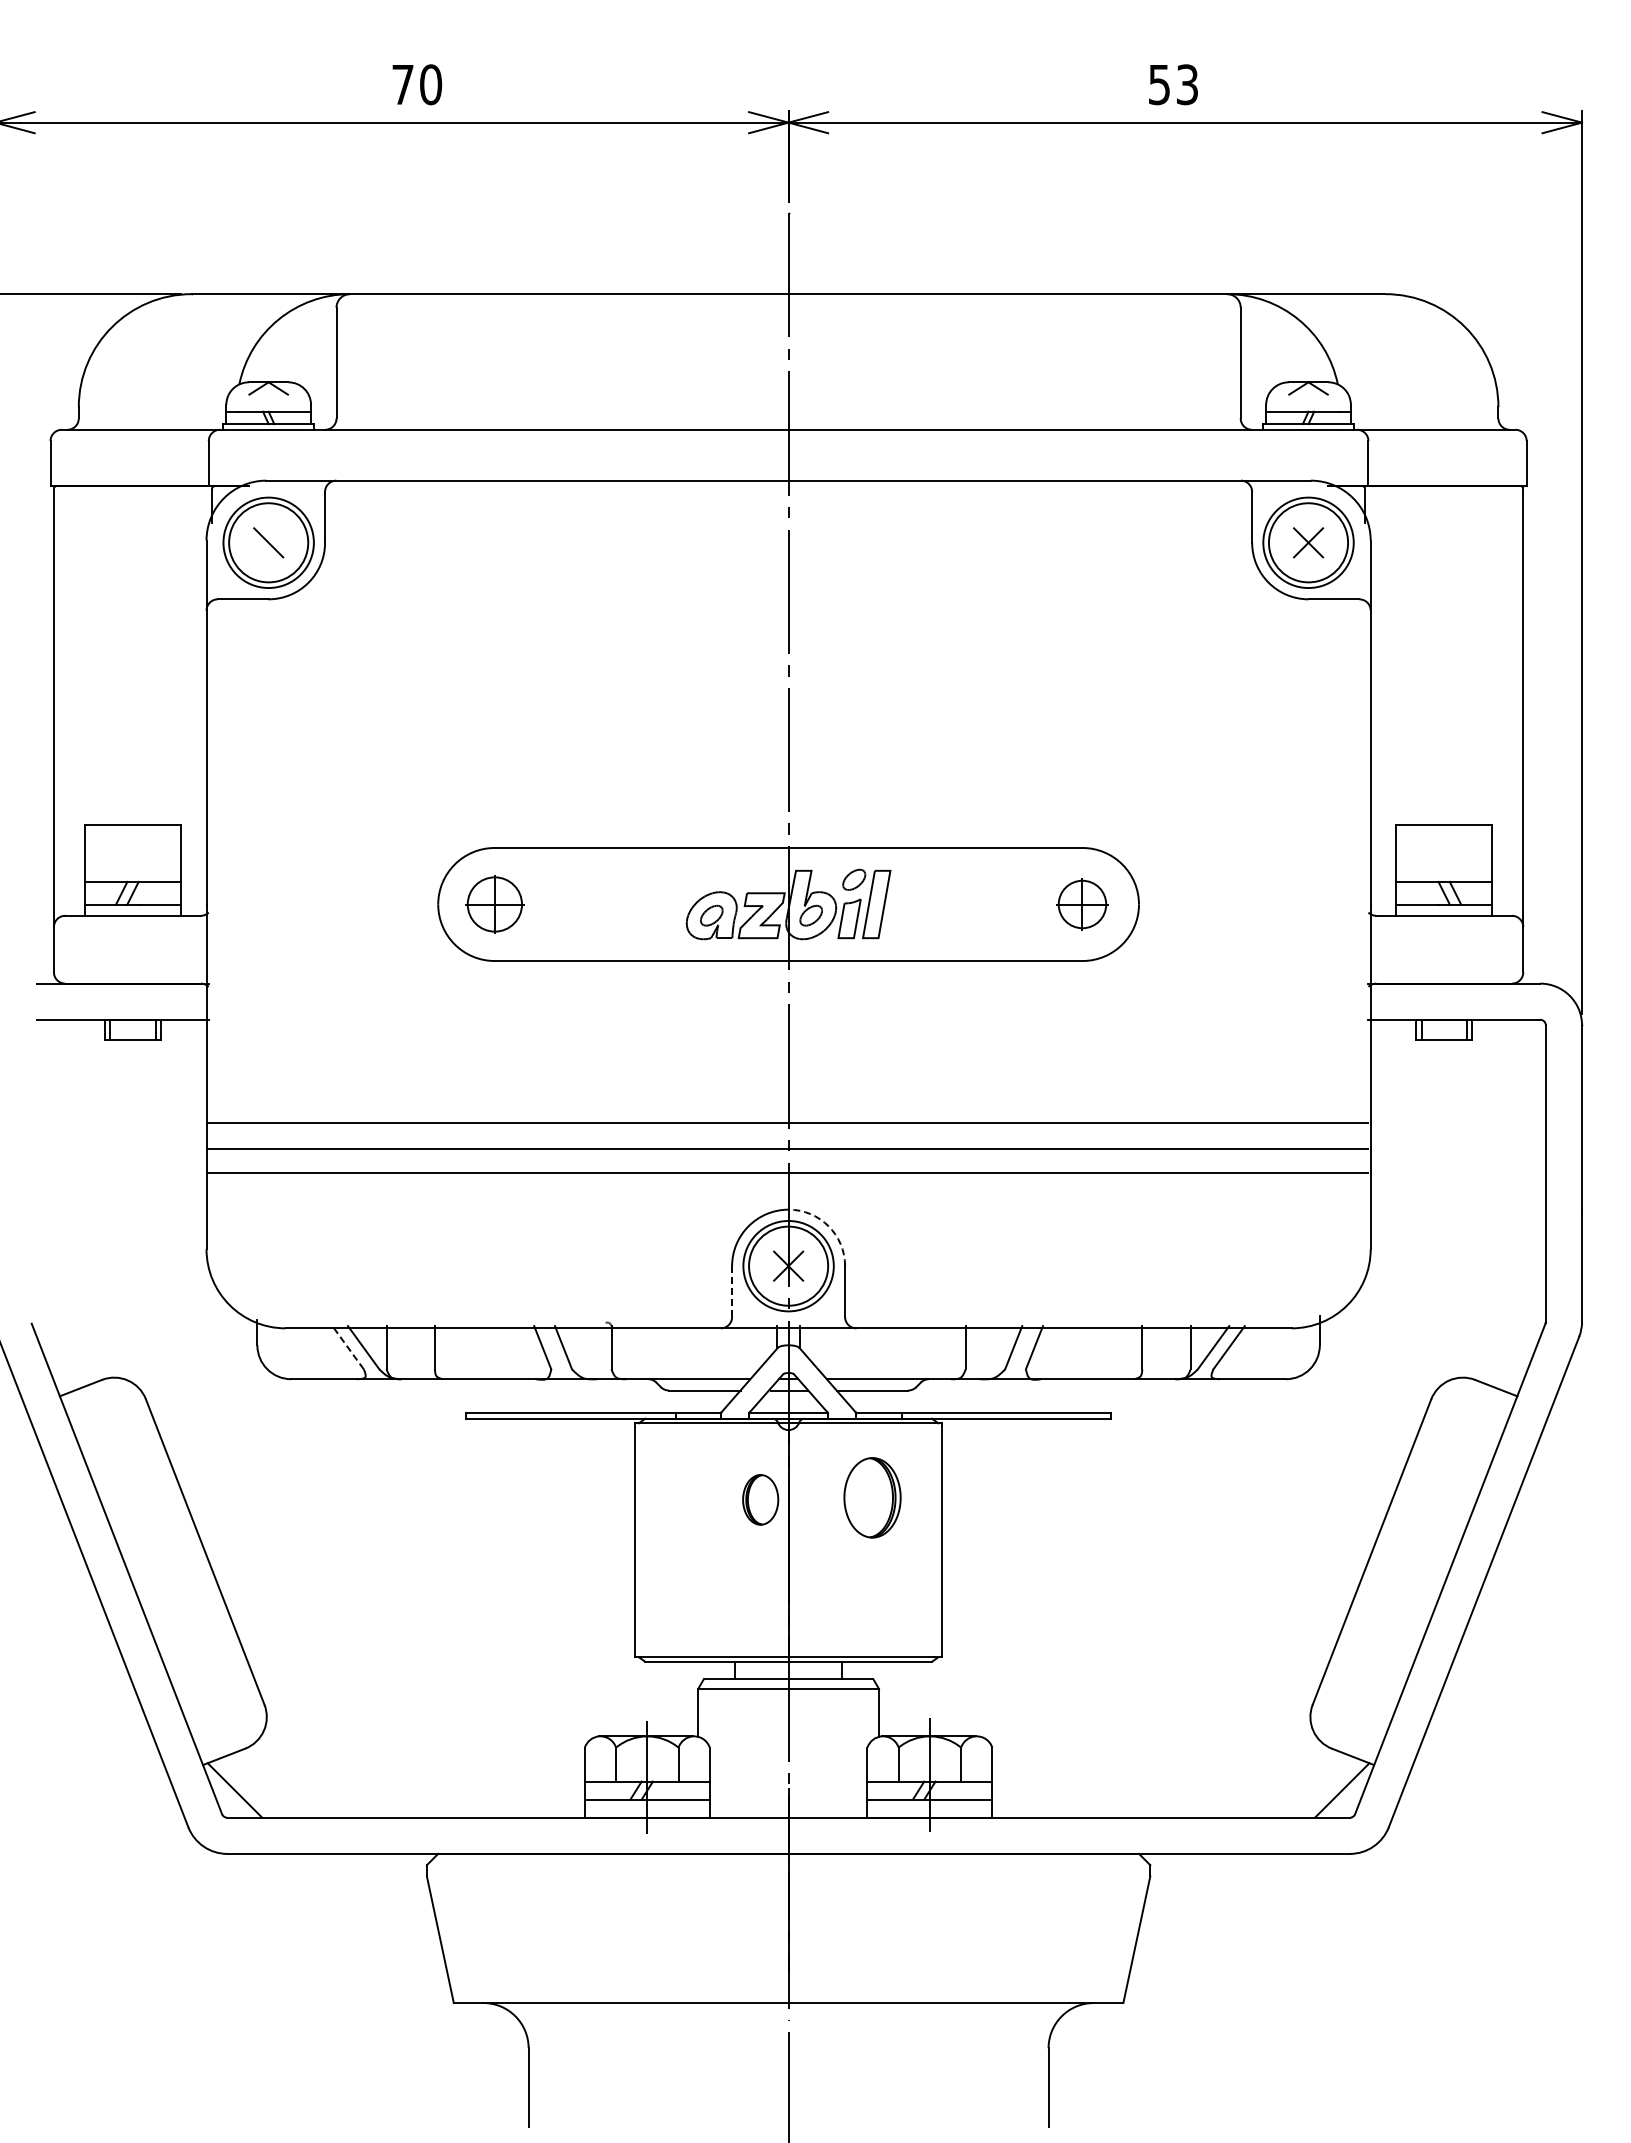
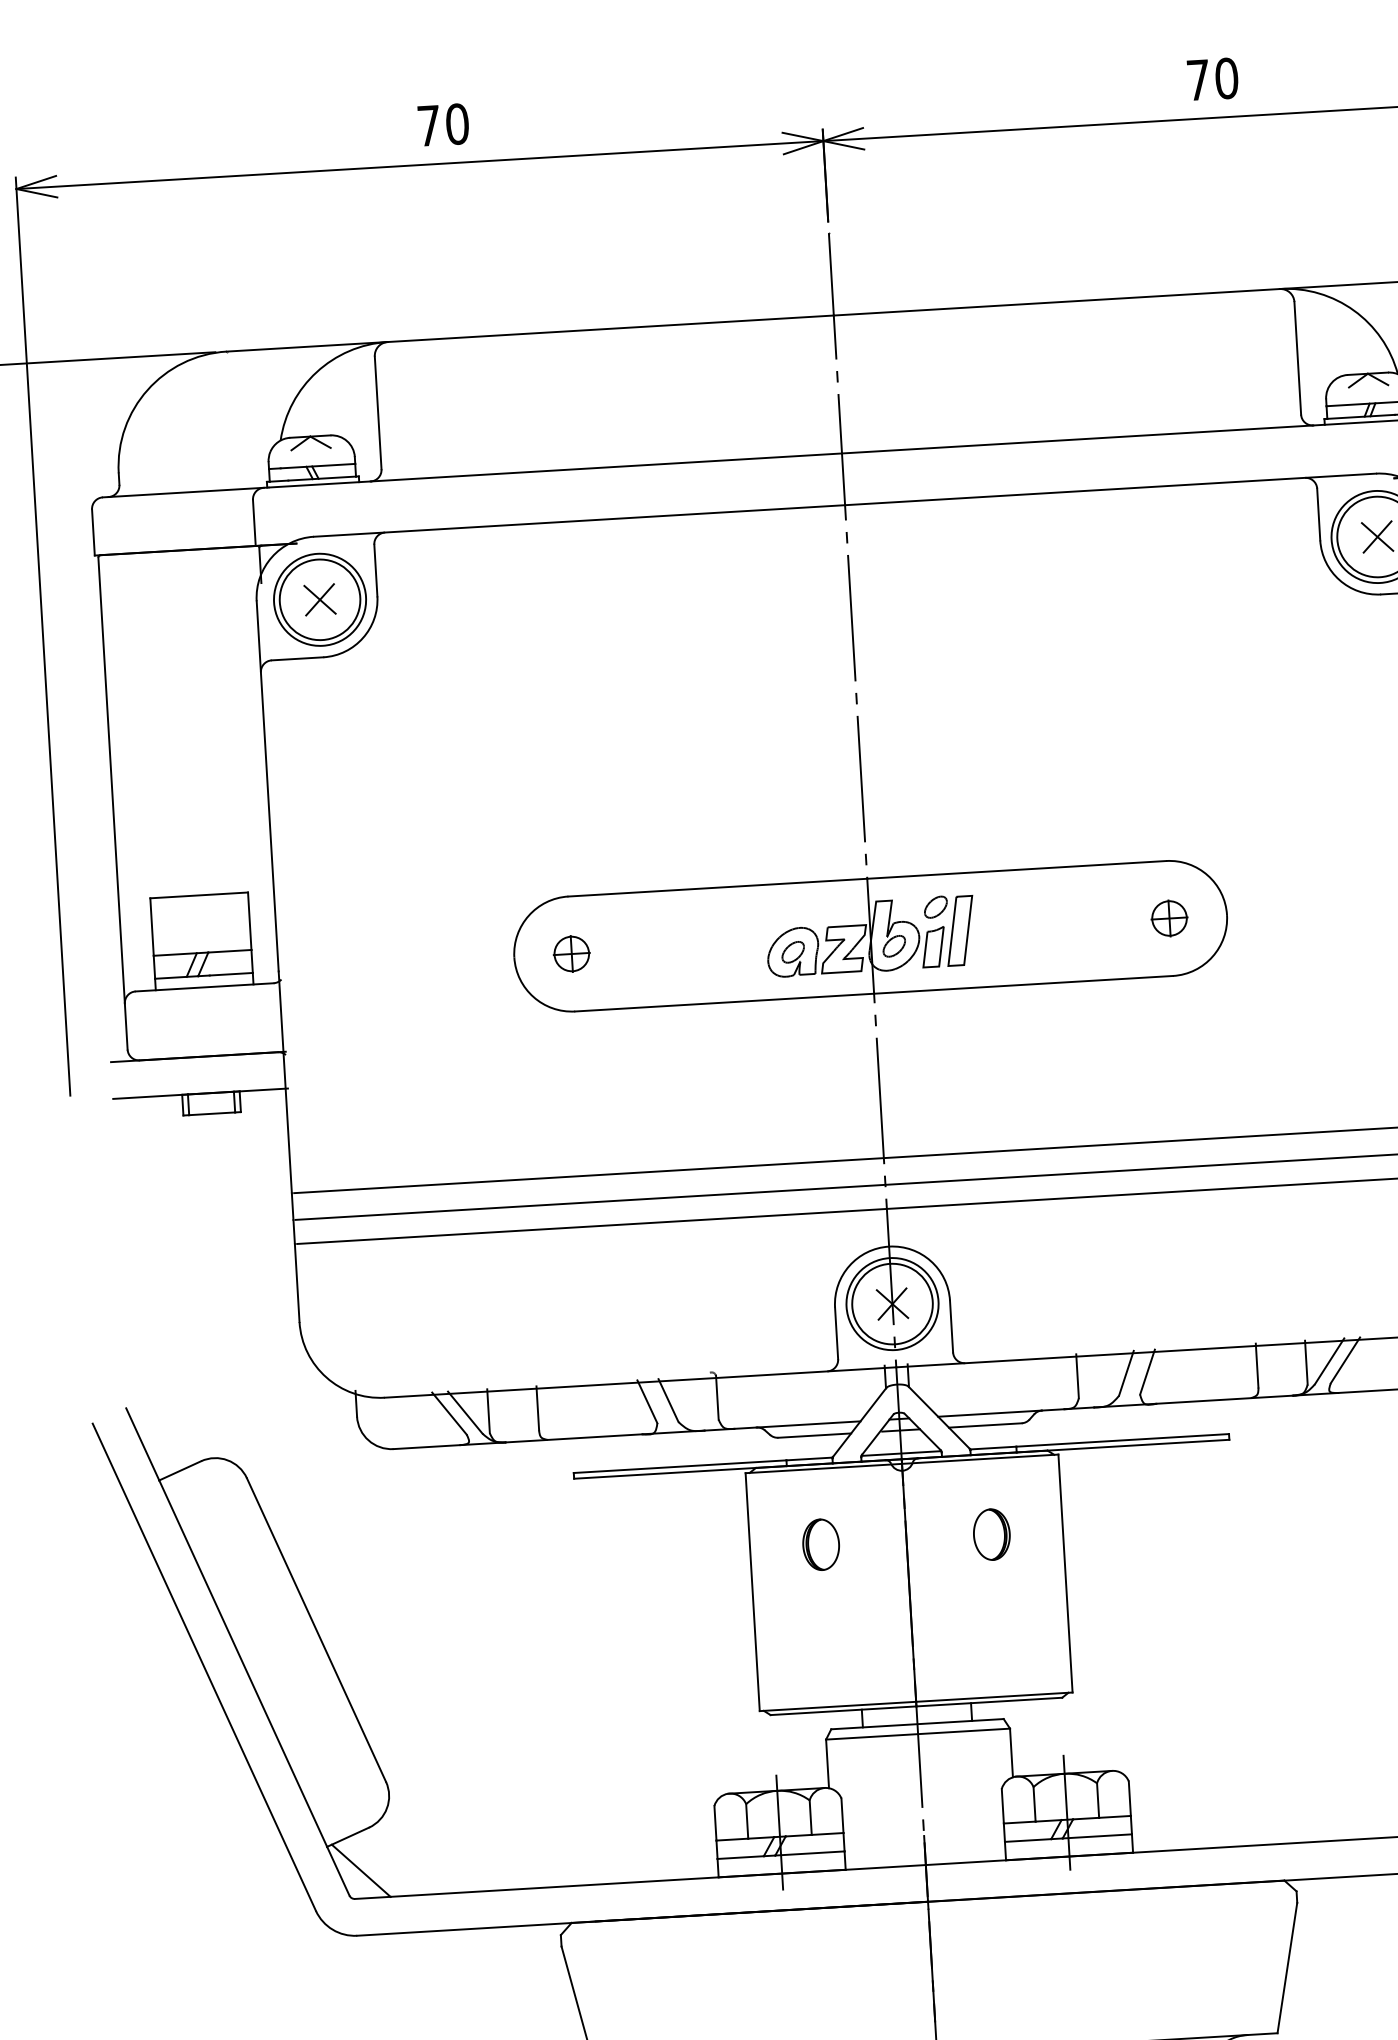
text: (1173, 84) -> (1212, 79), 53 -> 70
line: (268, 542) -> (319, 599), added
part: (494, 904) -> (571, 954), size x0.62
part: (1082, 904) -> (1169, 918), size x0.71
arc: (828, 1226) -> (930, 1261), dashed -> solid
line: (732, 1292) -> (837, 1334), dashed -> solid
line: (348, 1347) -> (449, 1413), dashed -> solid
part: (872, 1497) -> (991, 1534), size x0.62
part: (760, 1499) -> (820, 1544), moved

